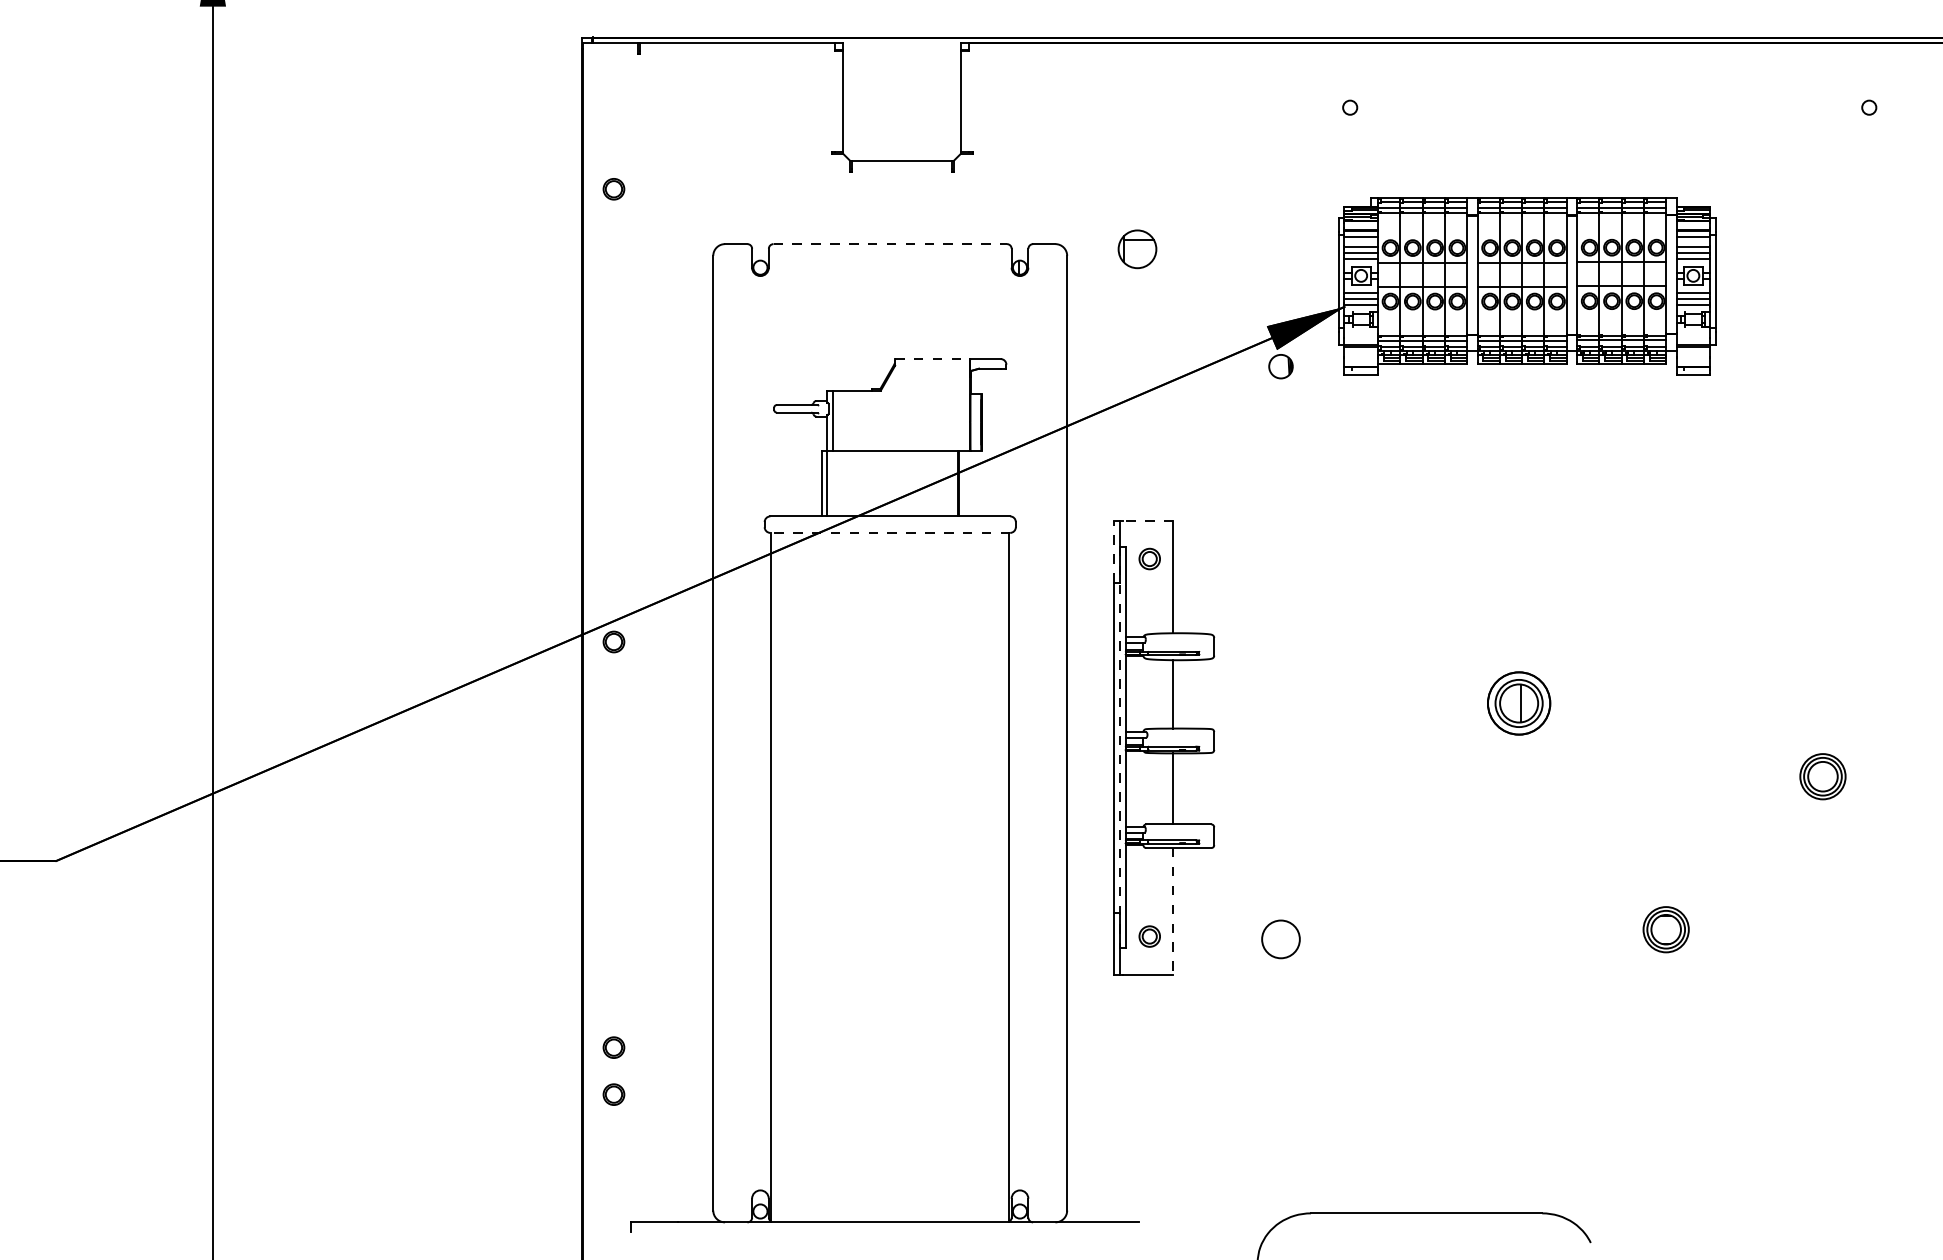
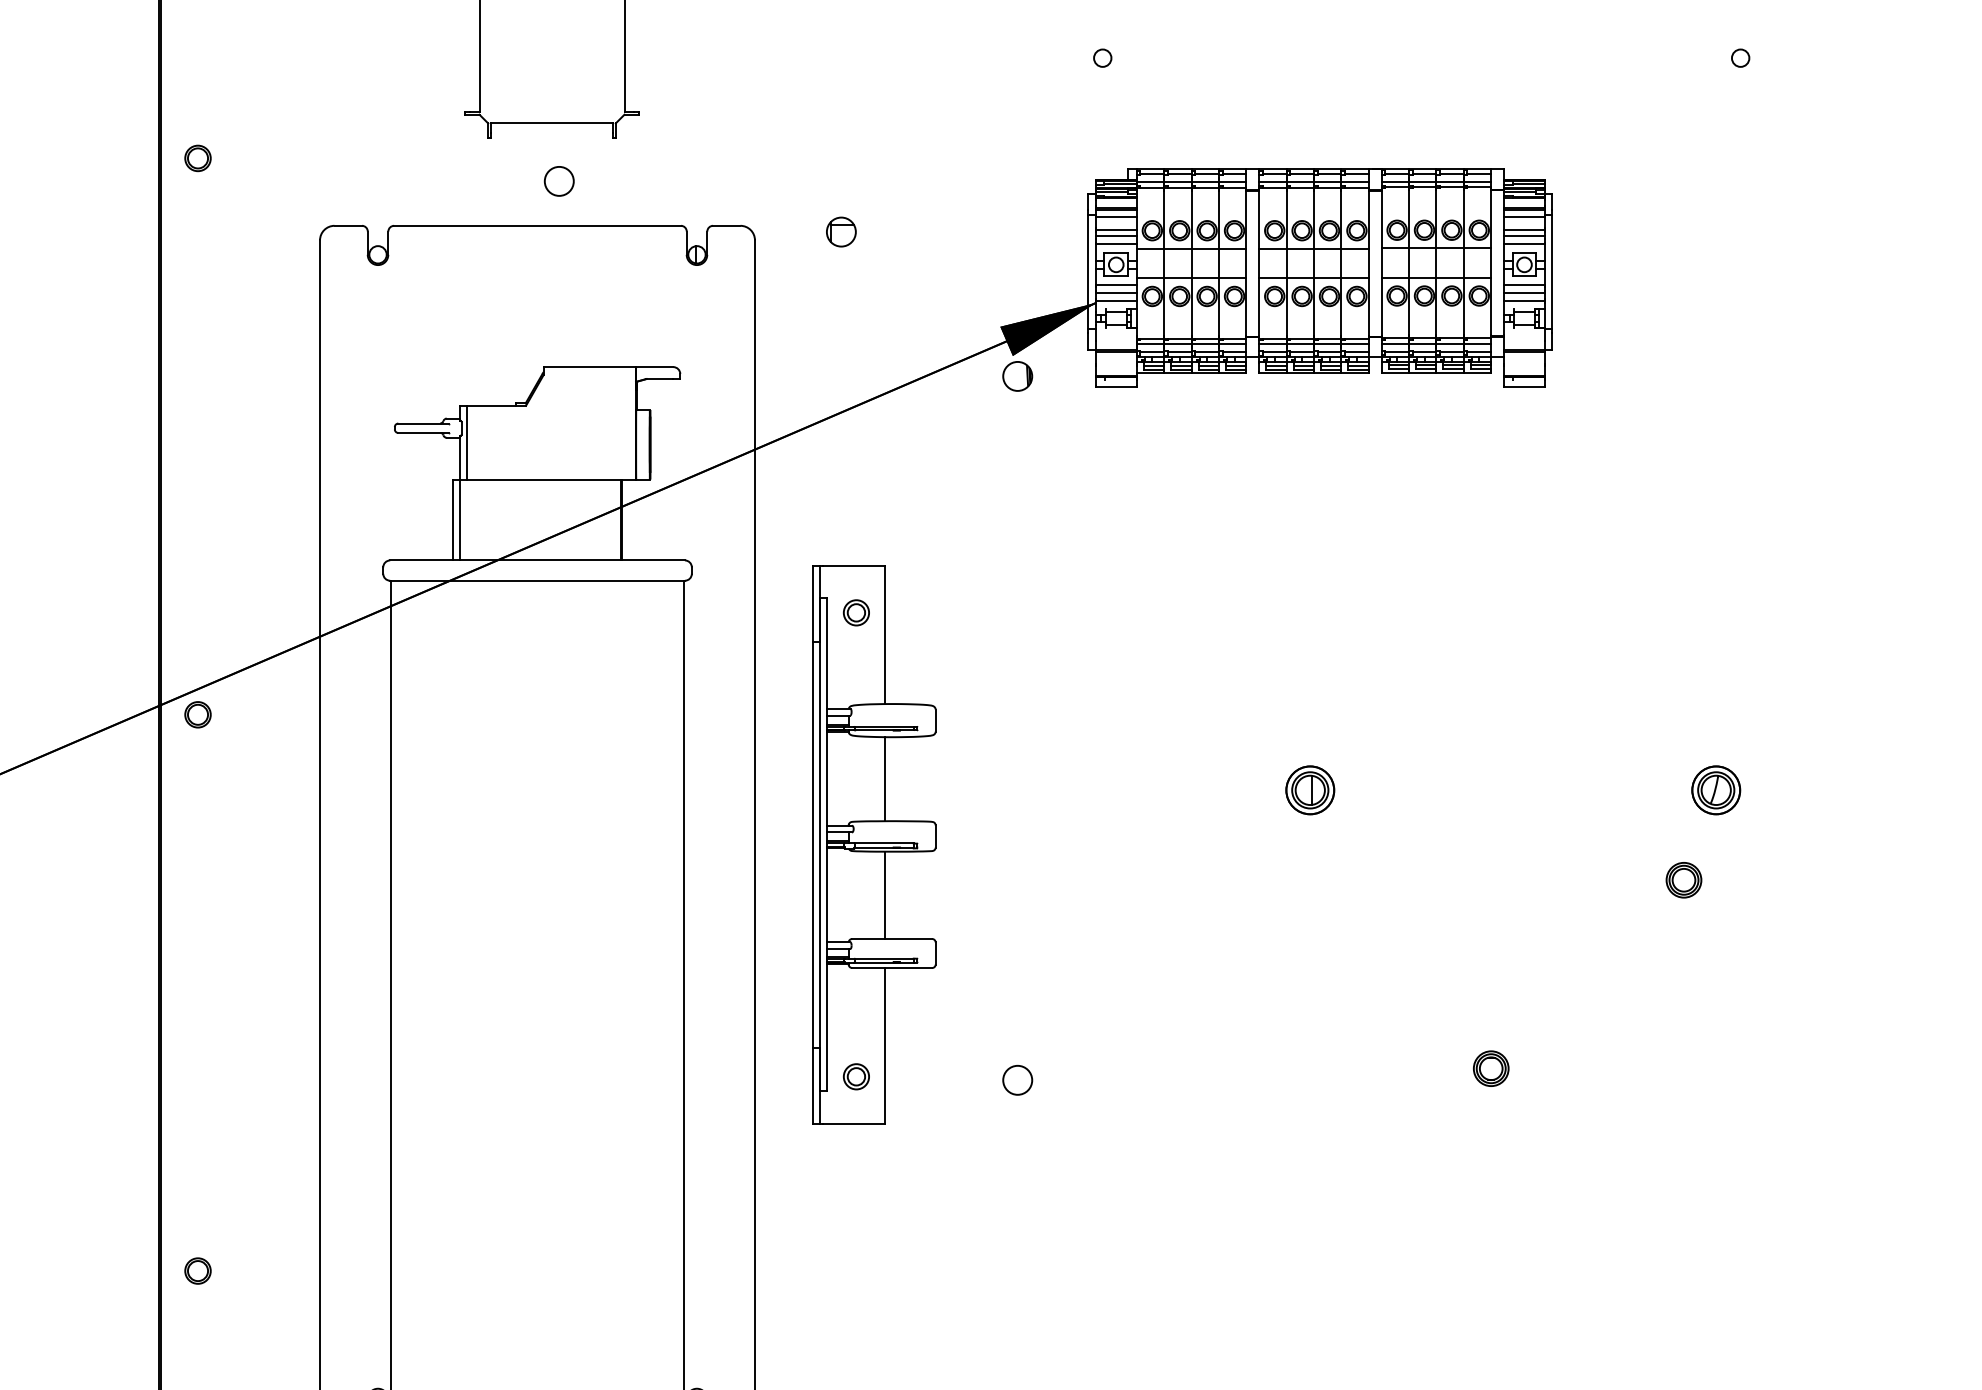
circle: (907, 207) -> (558, 180), added
line: (890, 244) -> (537, 226), dashed -> solid
part: (1137, 248) -> (841, 231), size x0.62
line: (932, 359) -> (589, 367), dashed -> solid
line: (1147, 520) -> (853, 565), dashed -> solid
line: (890, 532) -> (537, 580), dashed -> solid
line: (1114, 551) -> (813, 603), dashed -> solid
part: (1518, 703) -> (1309, 790), size x0.62
part: (1849, 703) -> (1716, 790), added
line: (1120, 747) -> (820, 844), dashed -> solid
part: (1823, 776) -> (1684, 880), size x0.62
line: (1173, 911) -> (885, 1045), dashed -> solid
part: (1666, 930) -> (1491, 1069), size x0.62
circle: (1280, 939) -> (1017, 1080), size x0.62
part: (613, 1047) -> (197, 1213), removed

